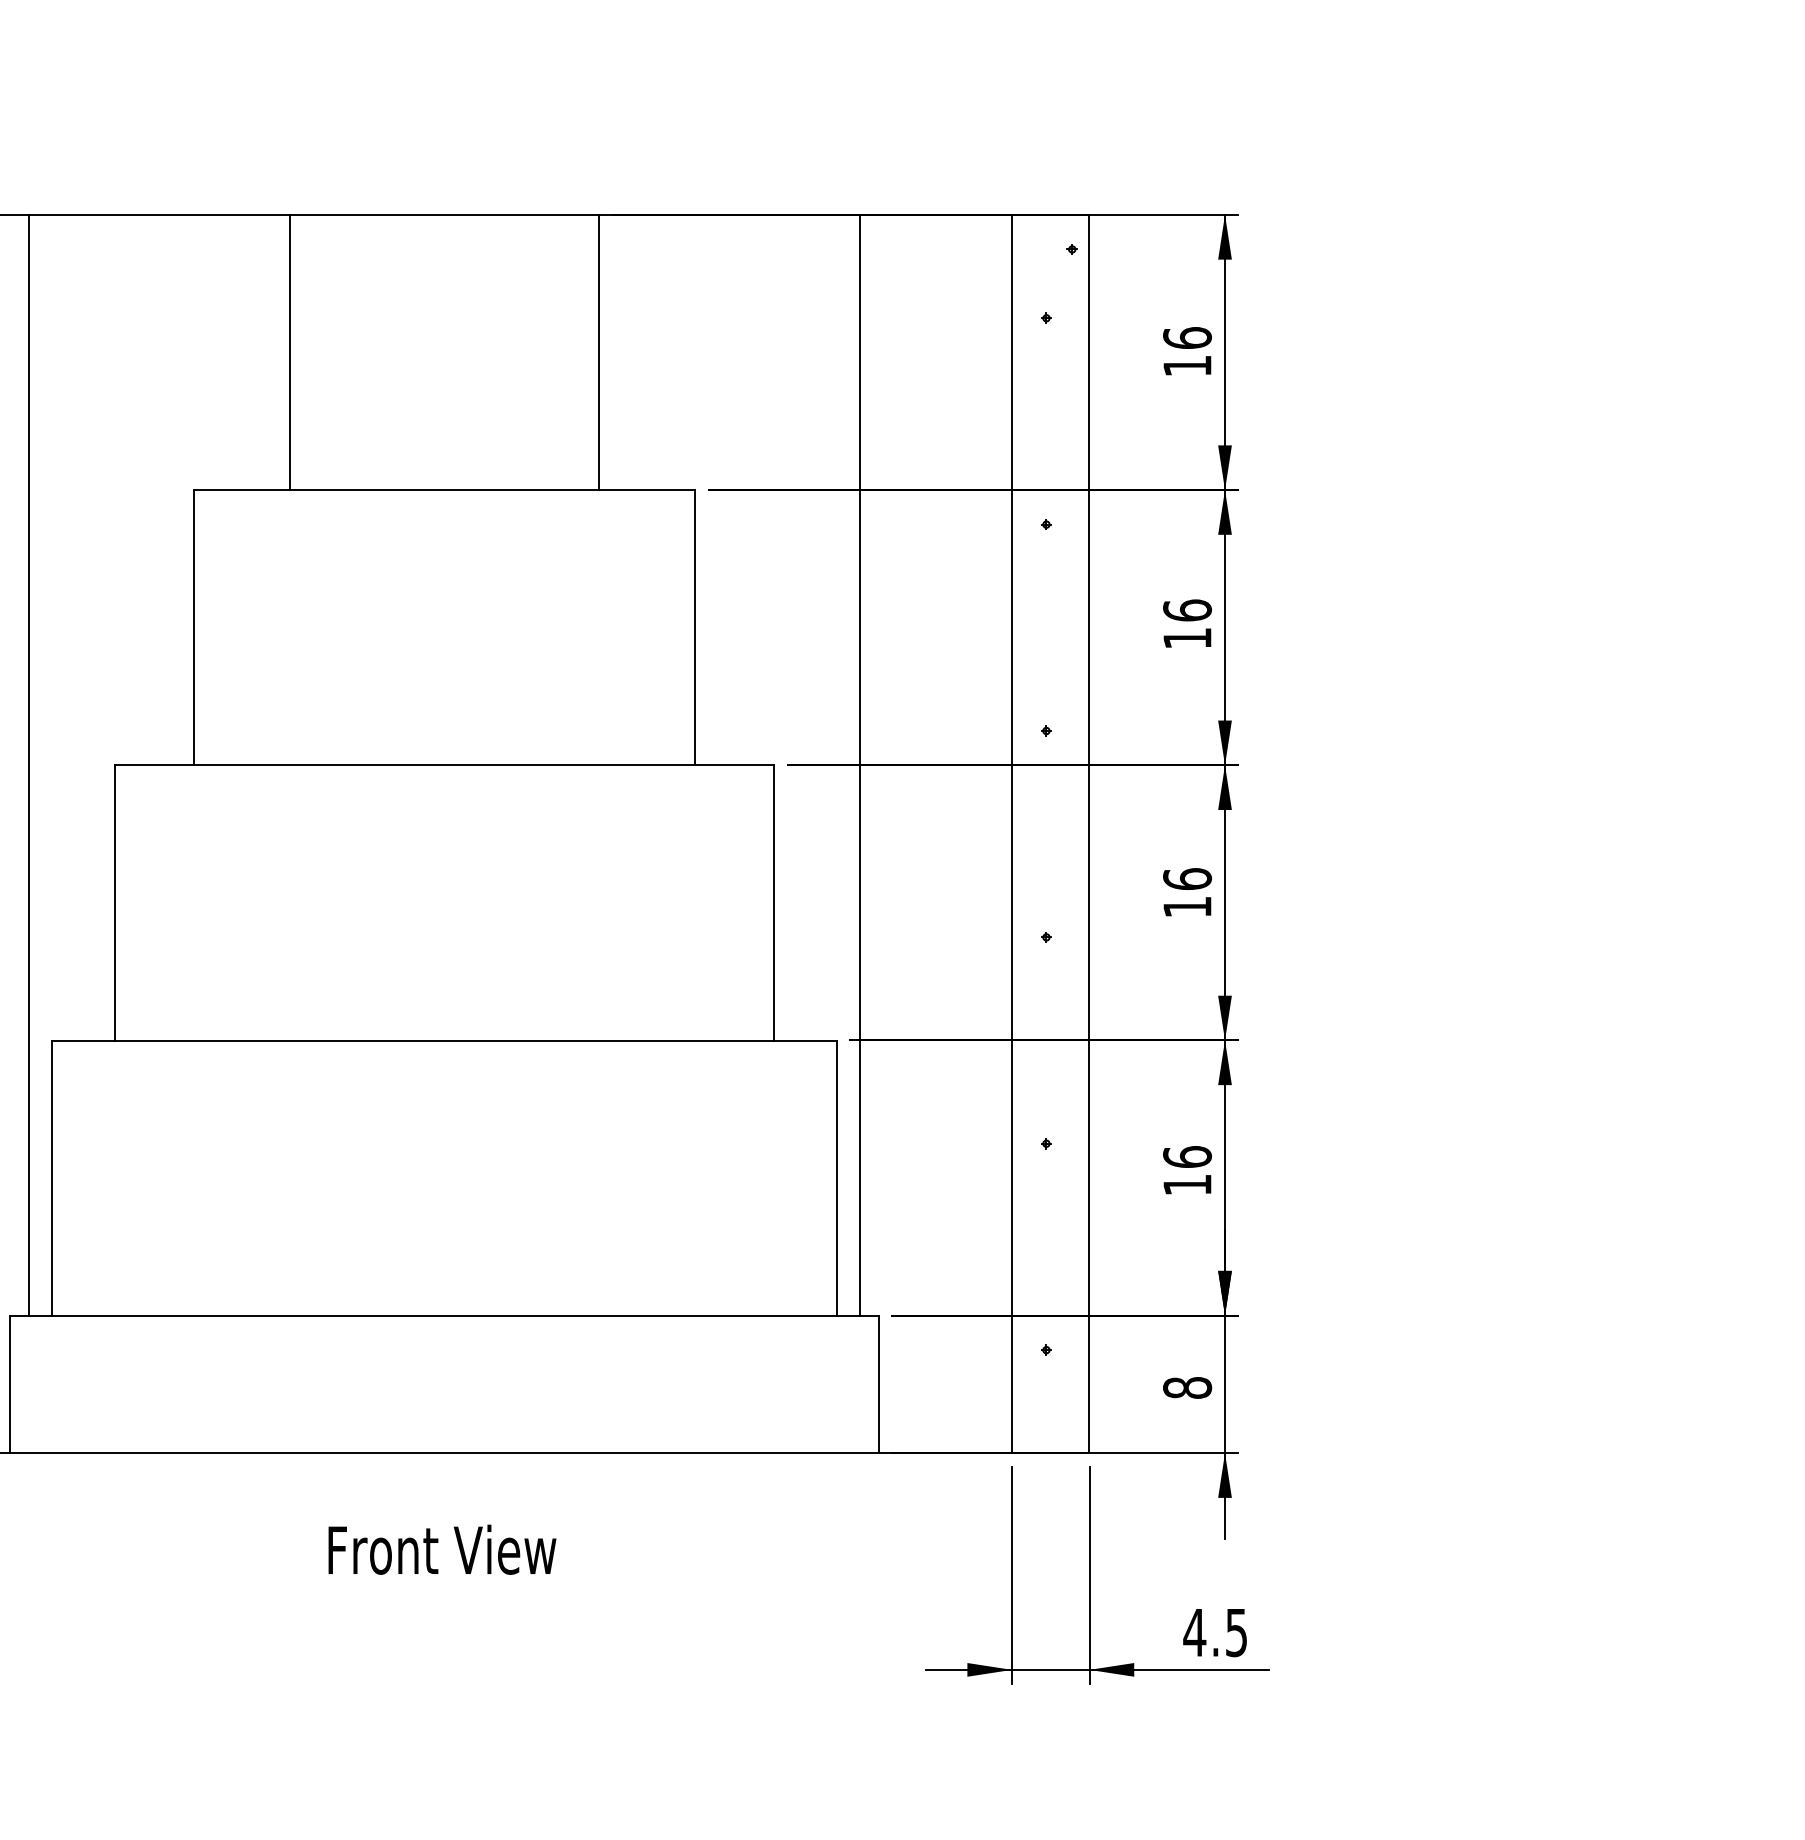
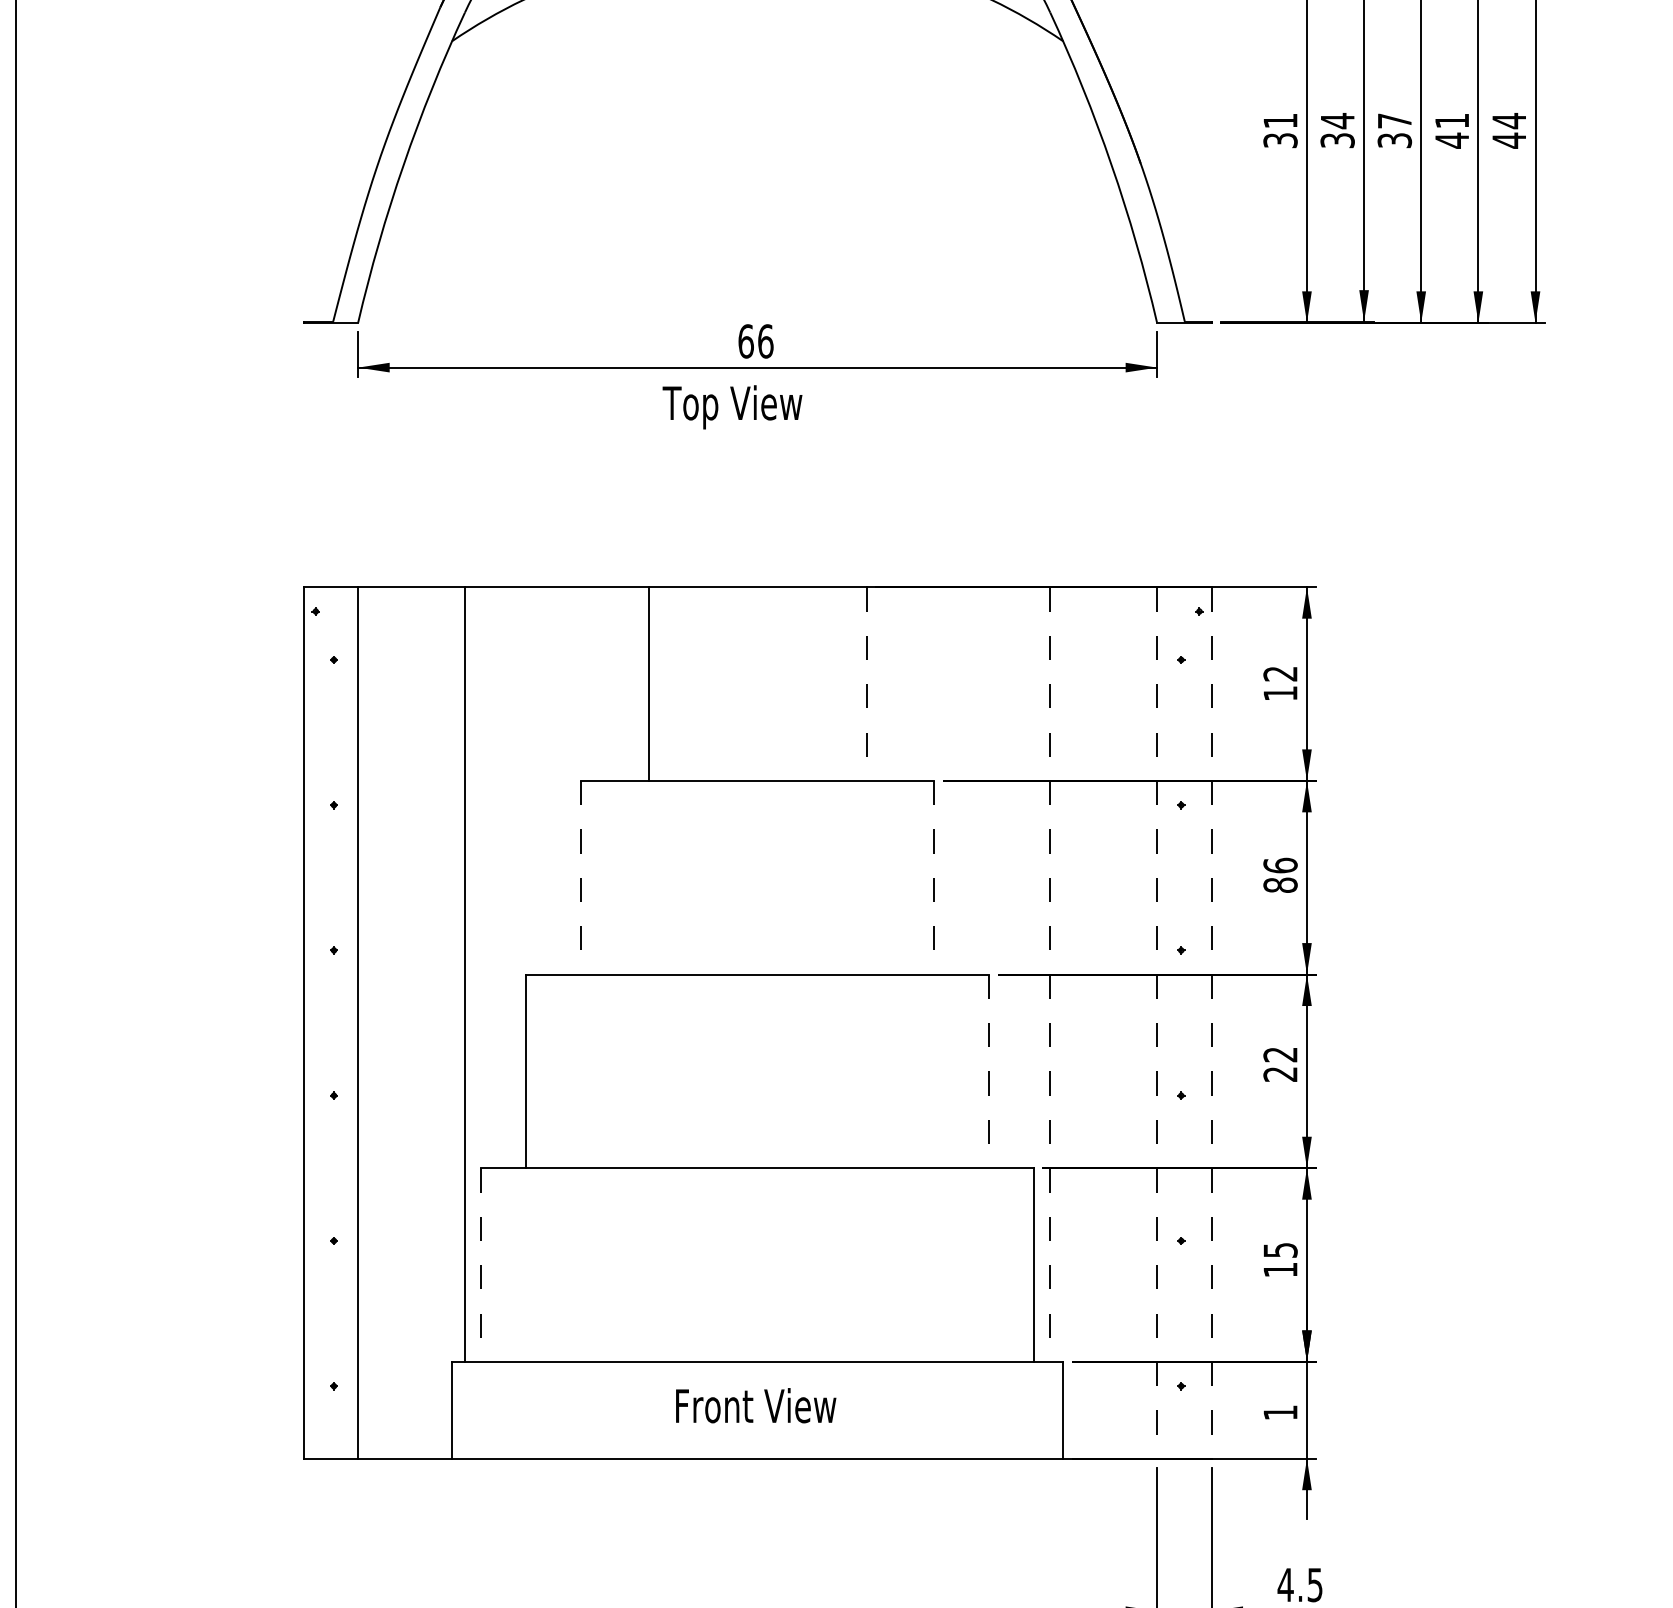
text: (1187, 337) -> (1280, 673), 16 -> 12
line: (599, 353) -> (866, 684), solid -> dashed
line: (194, 627) -> (581, 877), solid -> dashed
line: (695, 627) -> (934, 877), solid -> dashed
text: (1187, 637) -> (1280, 884), 16 -> 86
line: (860, 766) -> (1050, 975), solid -> dashed
line: (1012, 834) -> (1157, 1023), solid -> dashed
line: (1089, 834) -> (1211, 1023), solid -> dashed
text: (1187, 891) -> (1280, 1063), 16 -> 22
line: (773, 903) -> (989, 1071), solid -> dashed
text: (1187, 1155) -> (1280, 1249), 16 -> 15
line: (52, 1178) -> (481, 1265), solid -> dashed
text: (1187, 1387) -> (1280, 1412), 8 -> 1
text: (442, 1549) -> (756, 1405), moved

